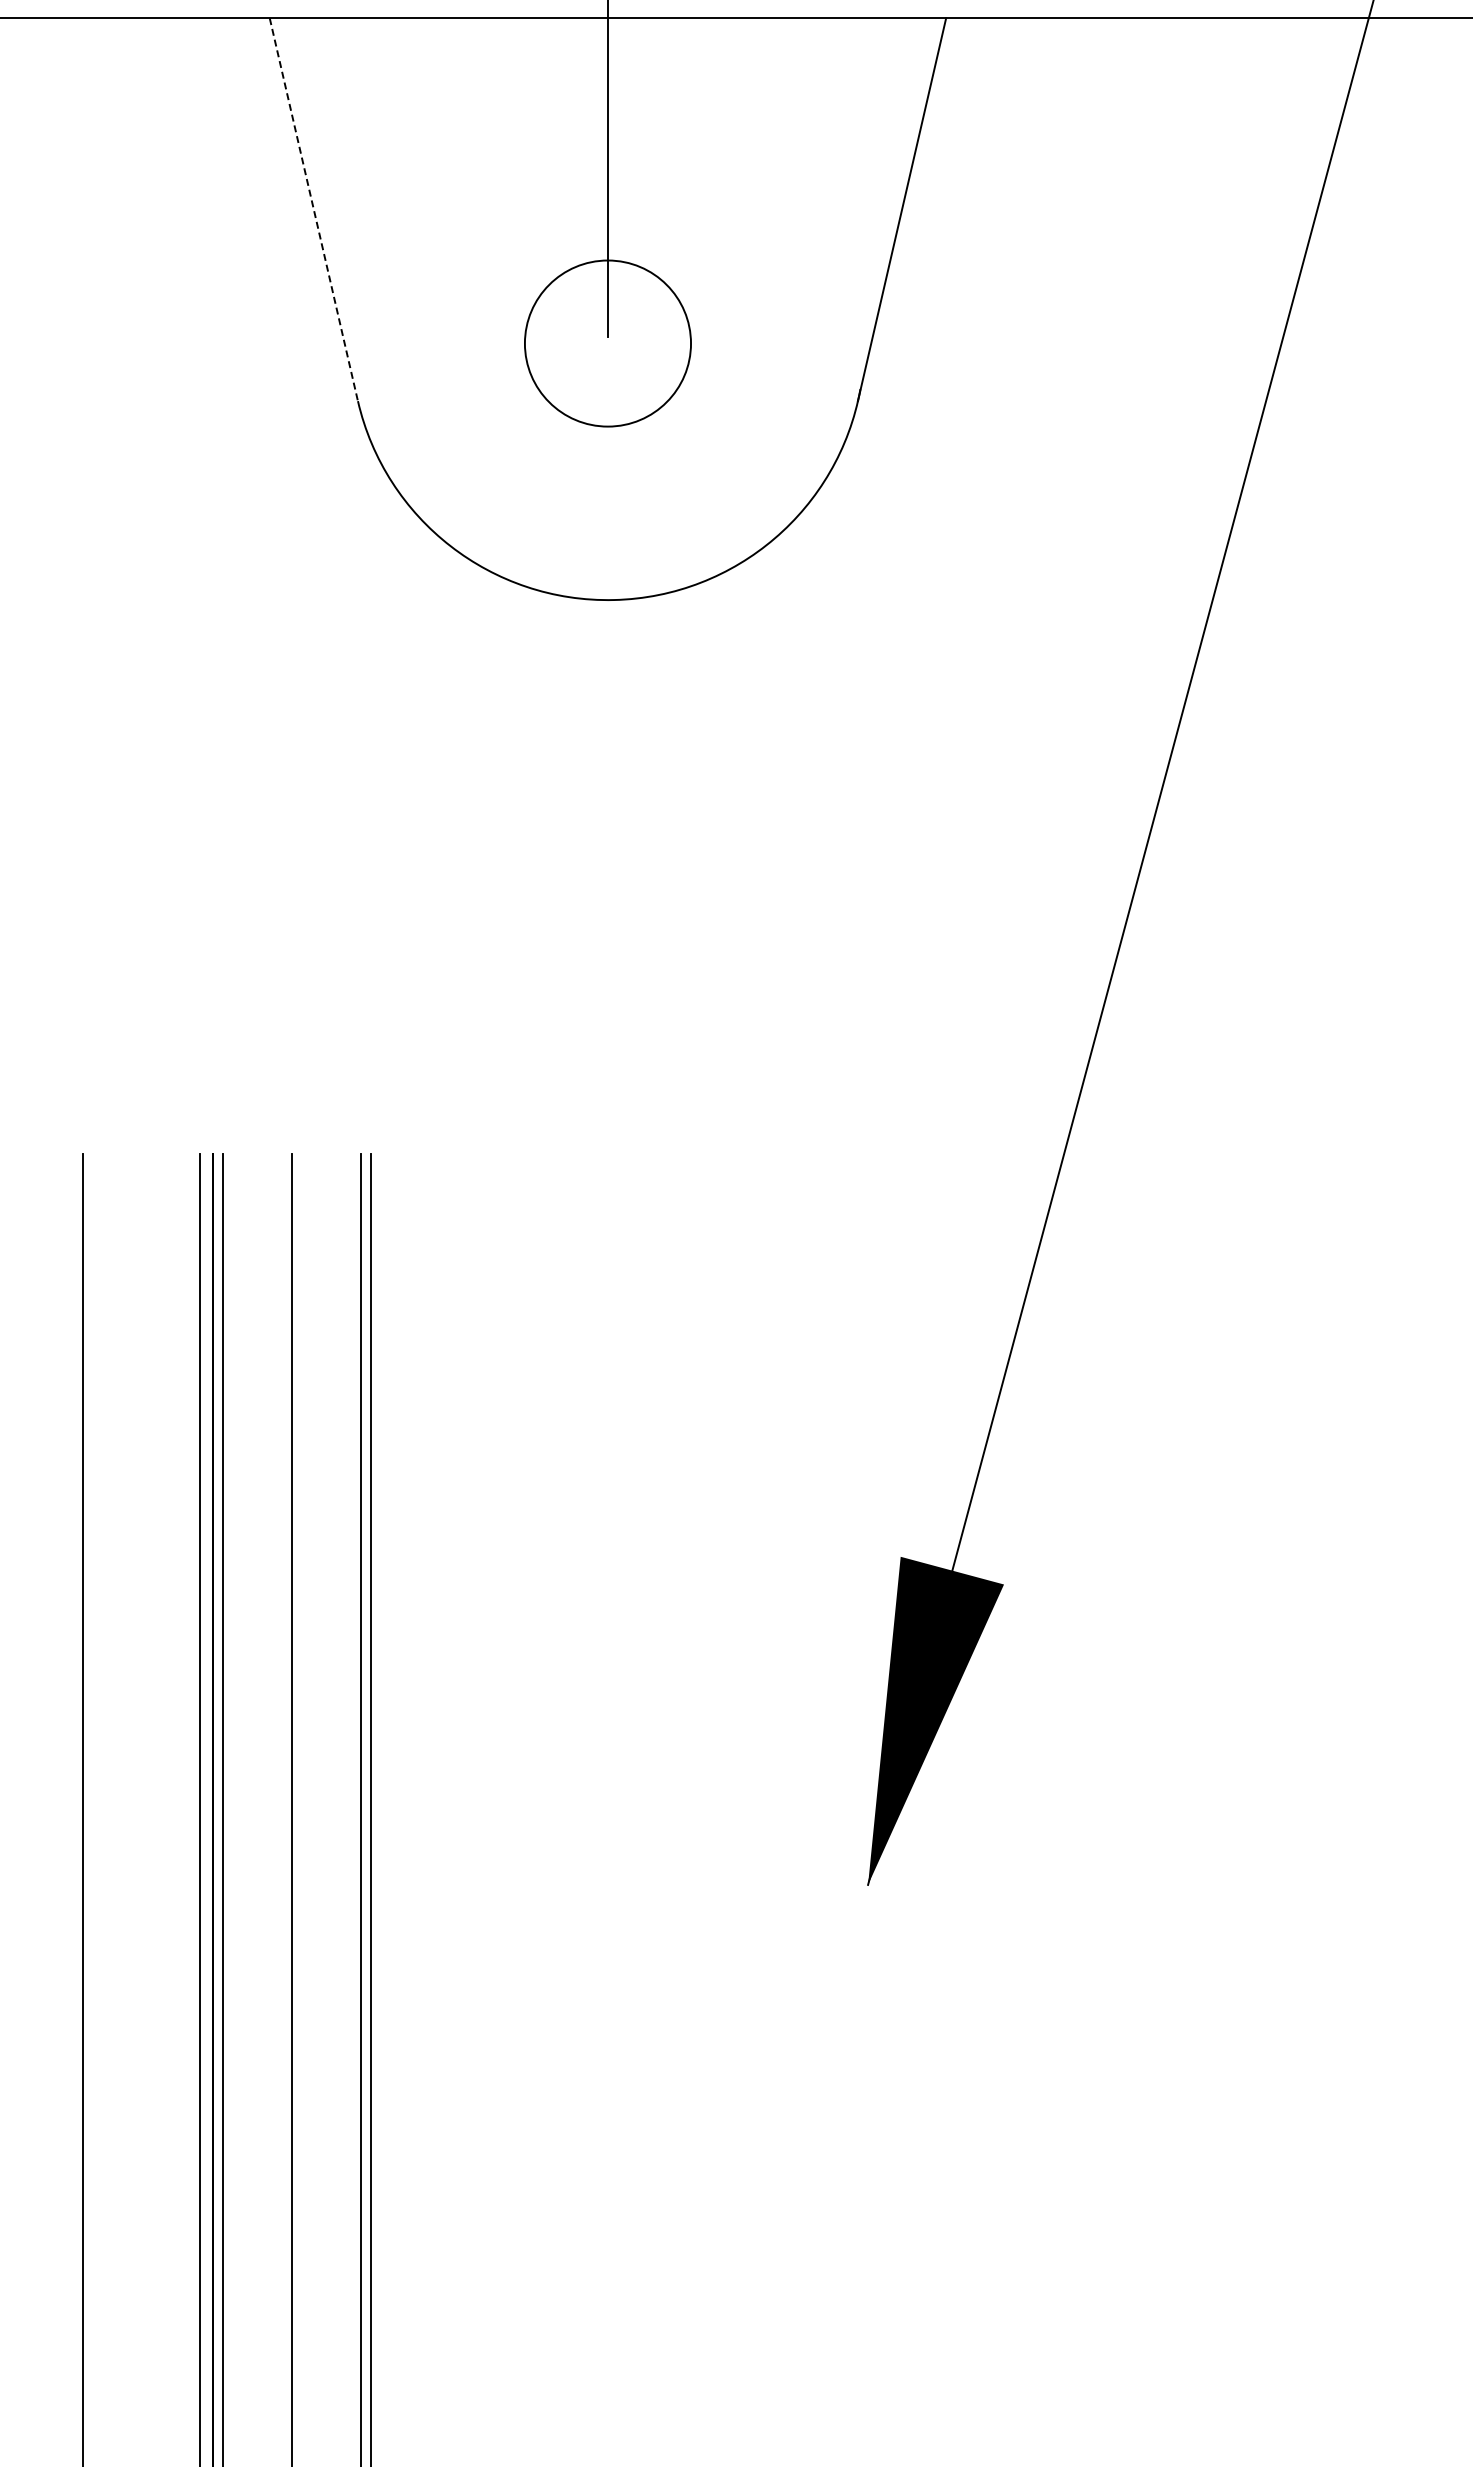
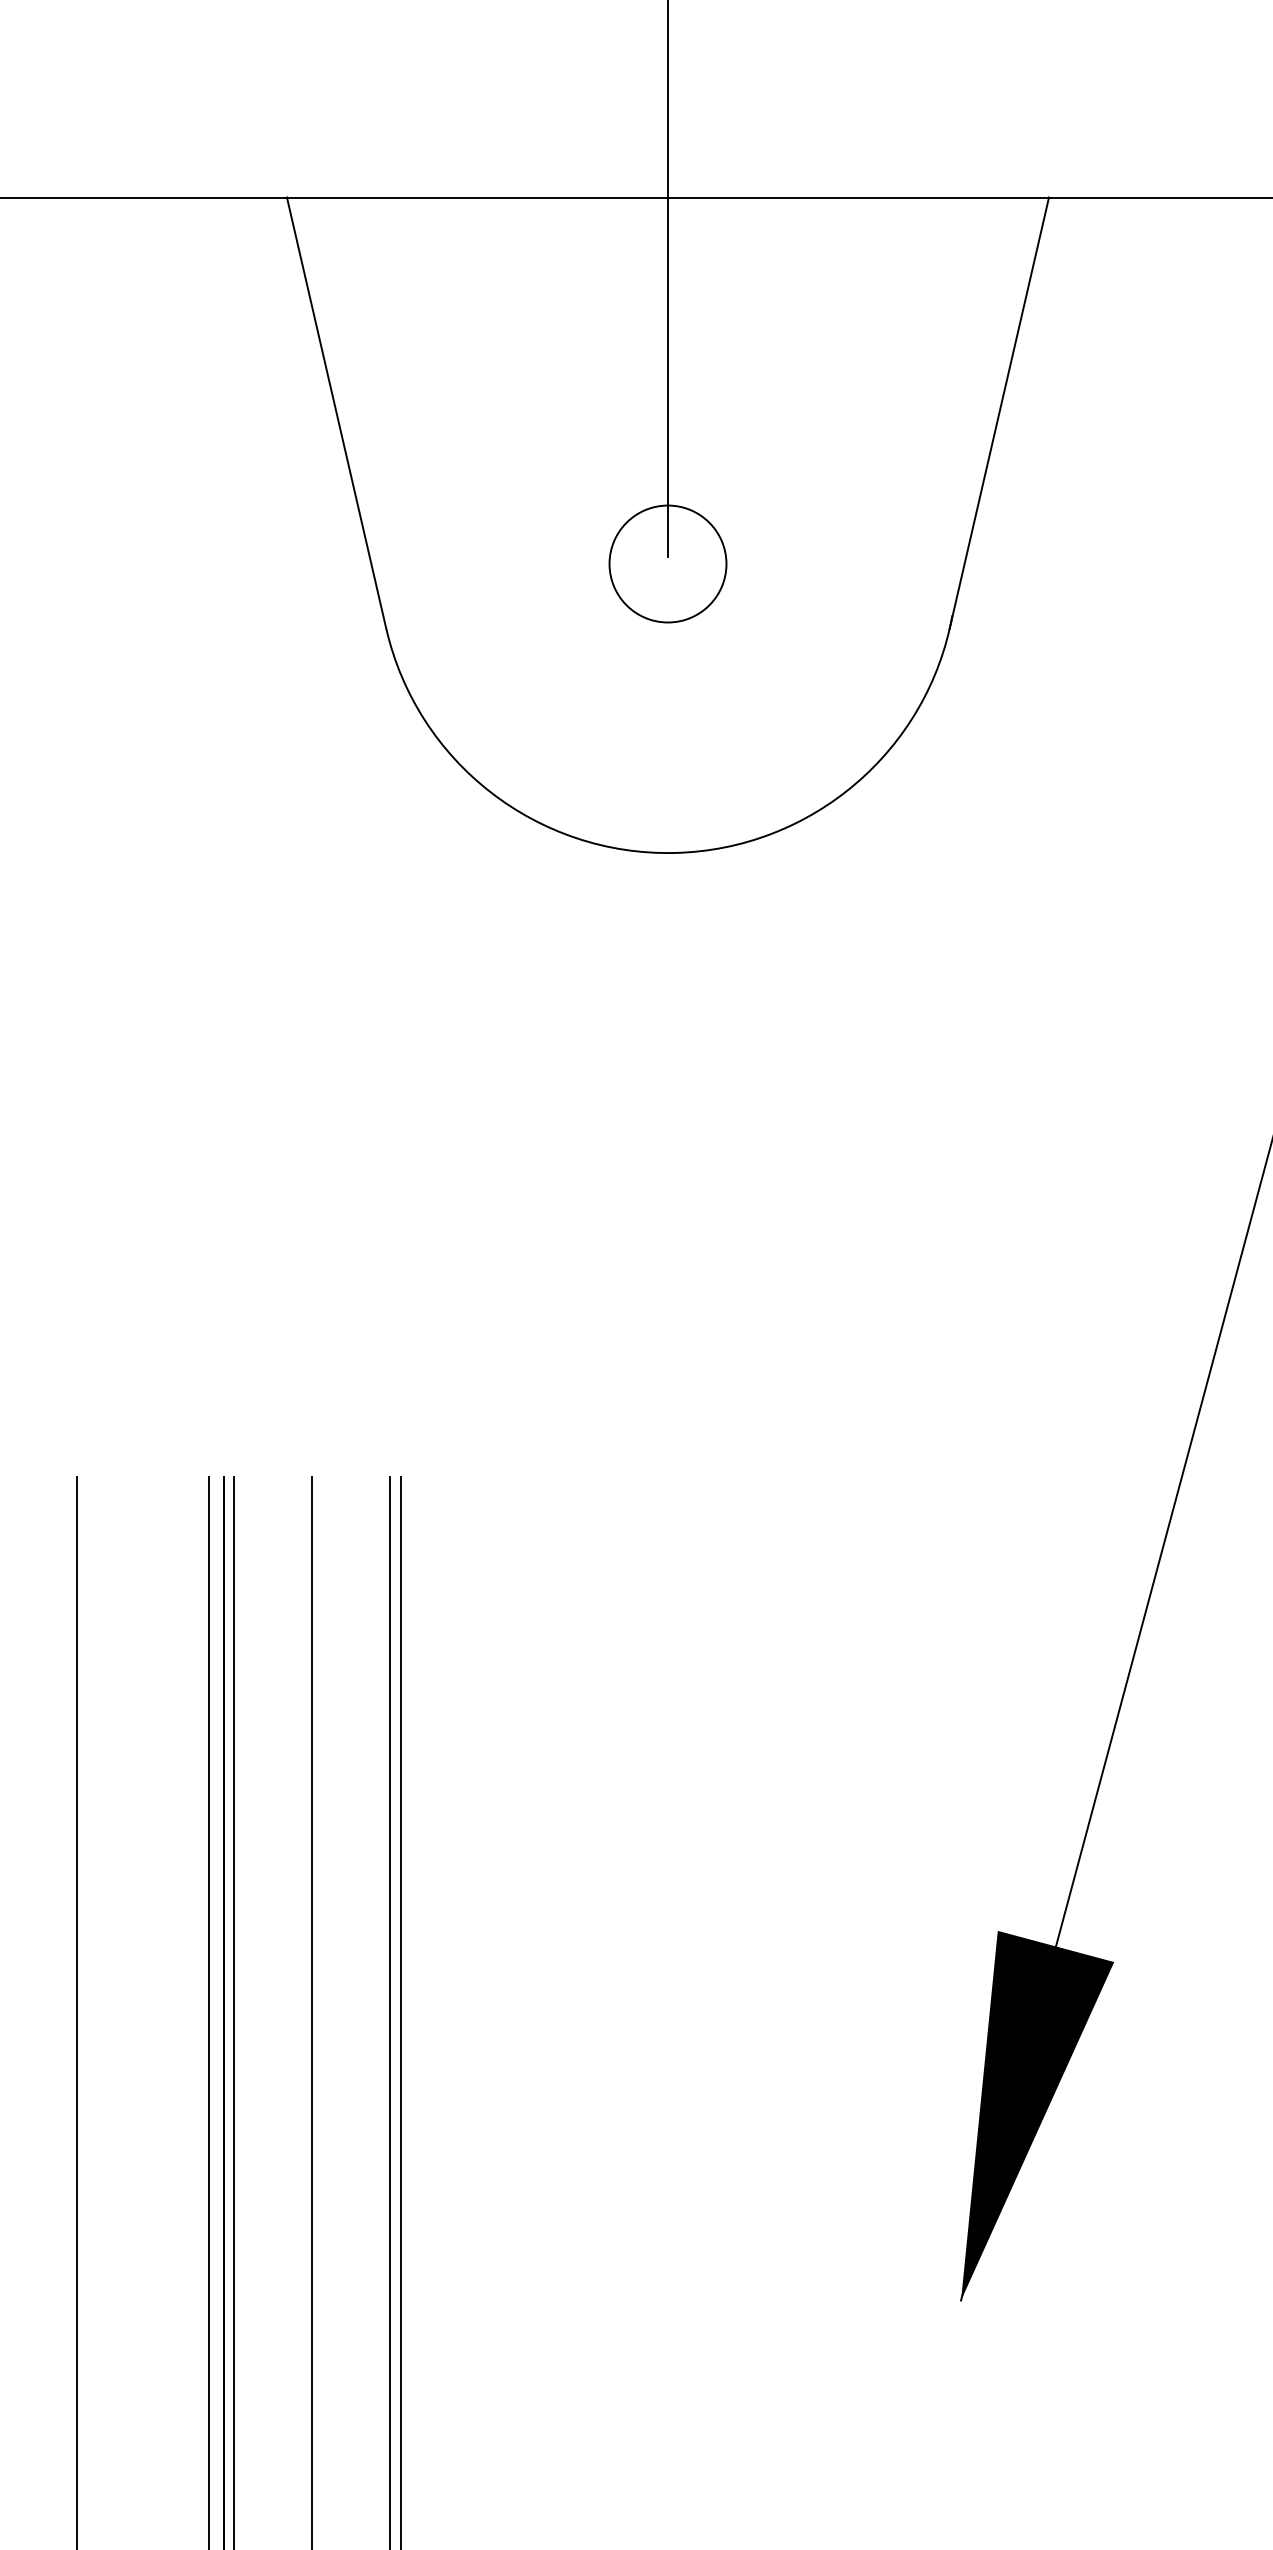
line: (313, 210) -> (336, 414), dashed -> solid
circle: (607, 343) -> (667, 563), size x0.62

